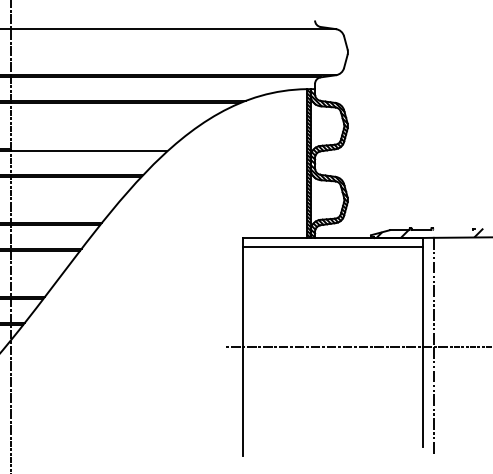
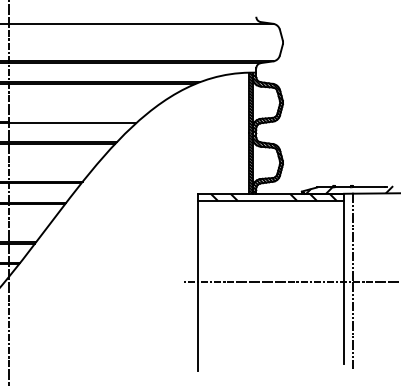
line: (453, 229) -> (368, 186), added
hatch: (328, 242) -> (267, 197), added

